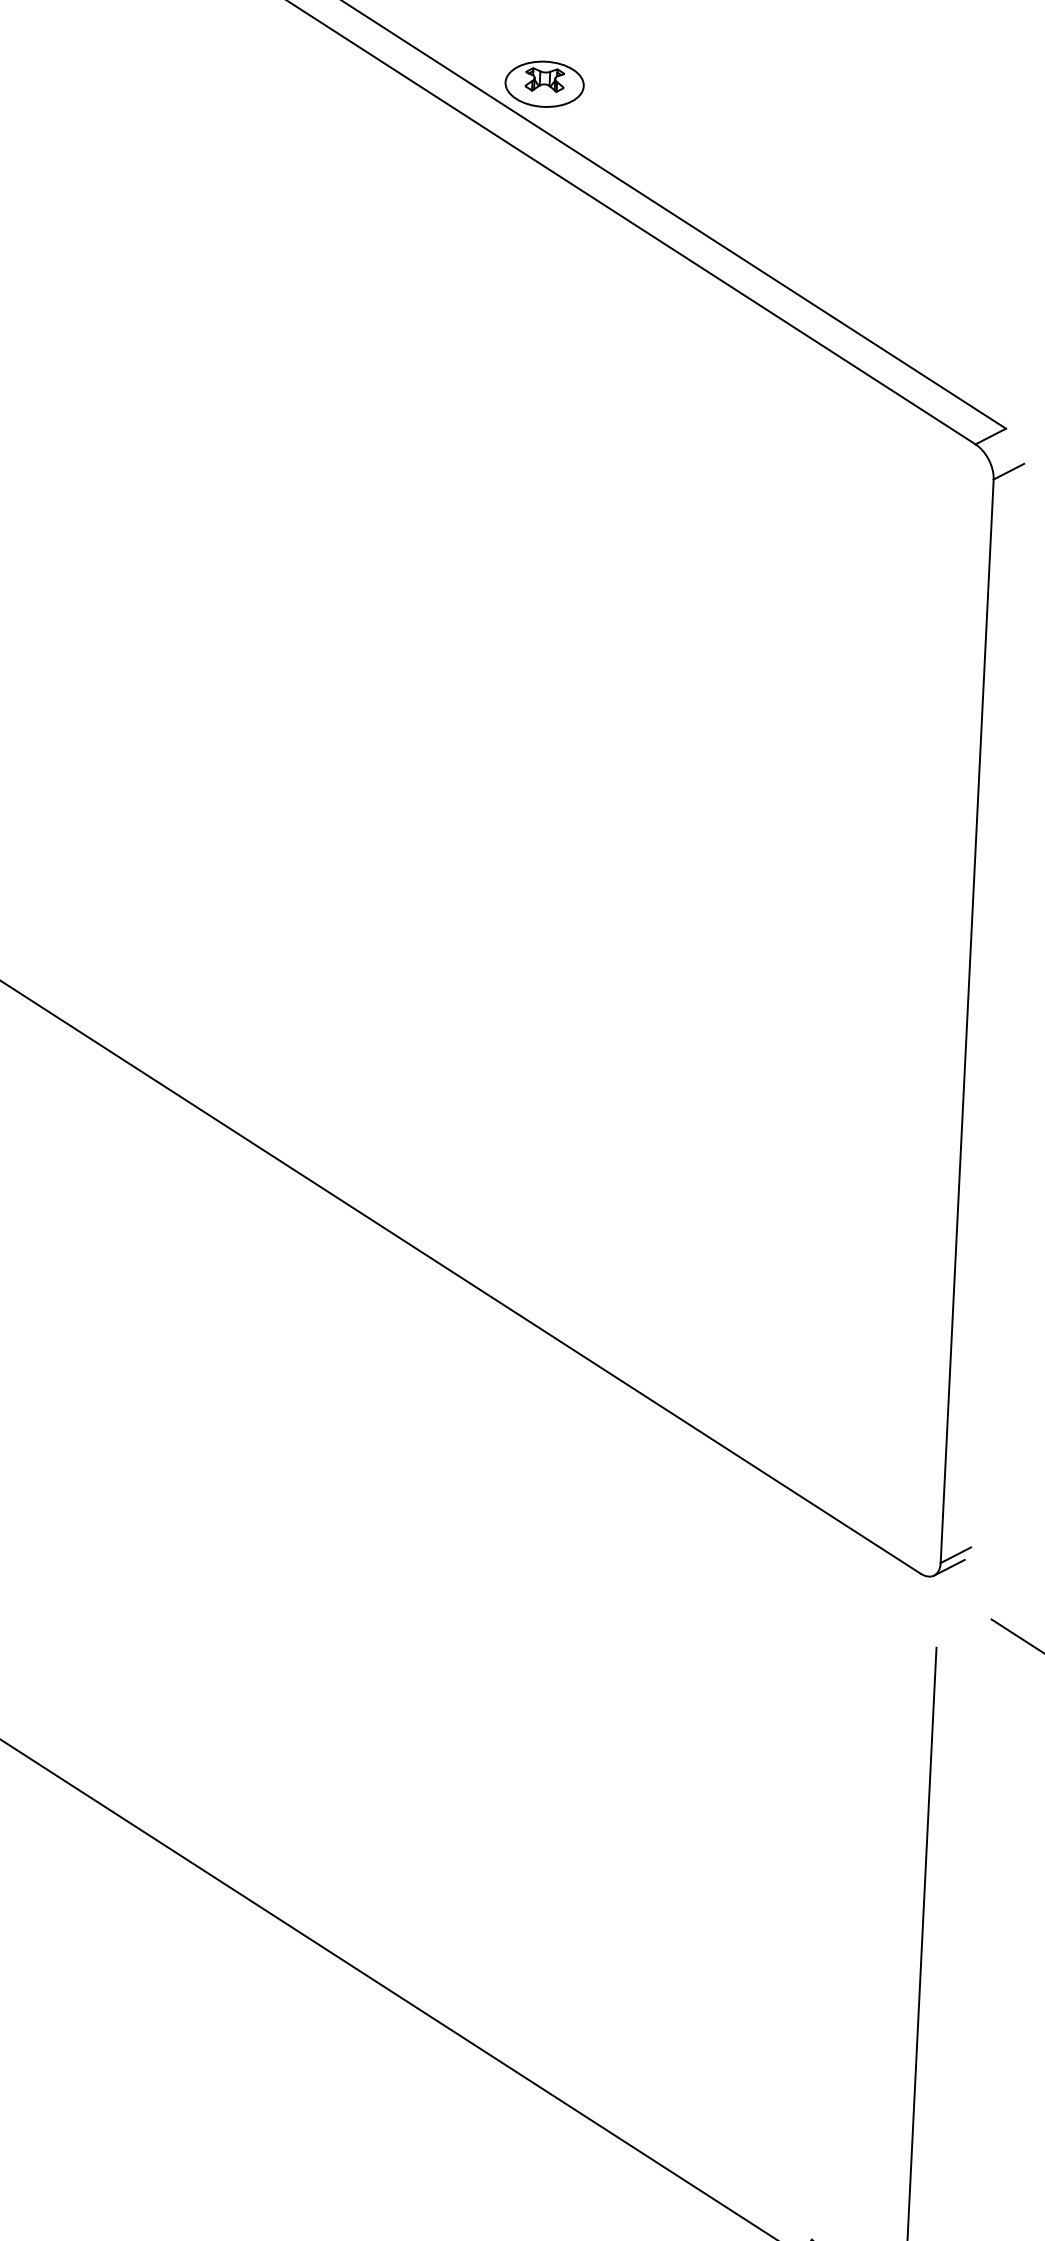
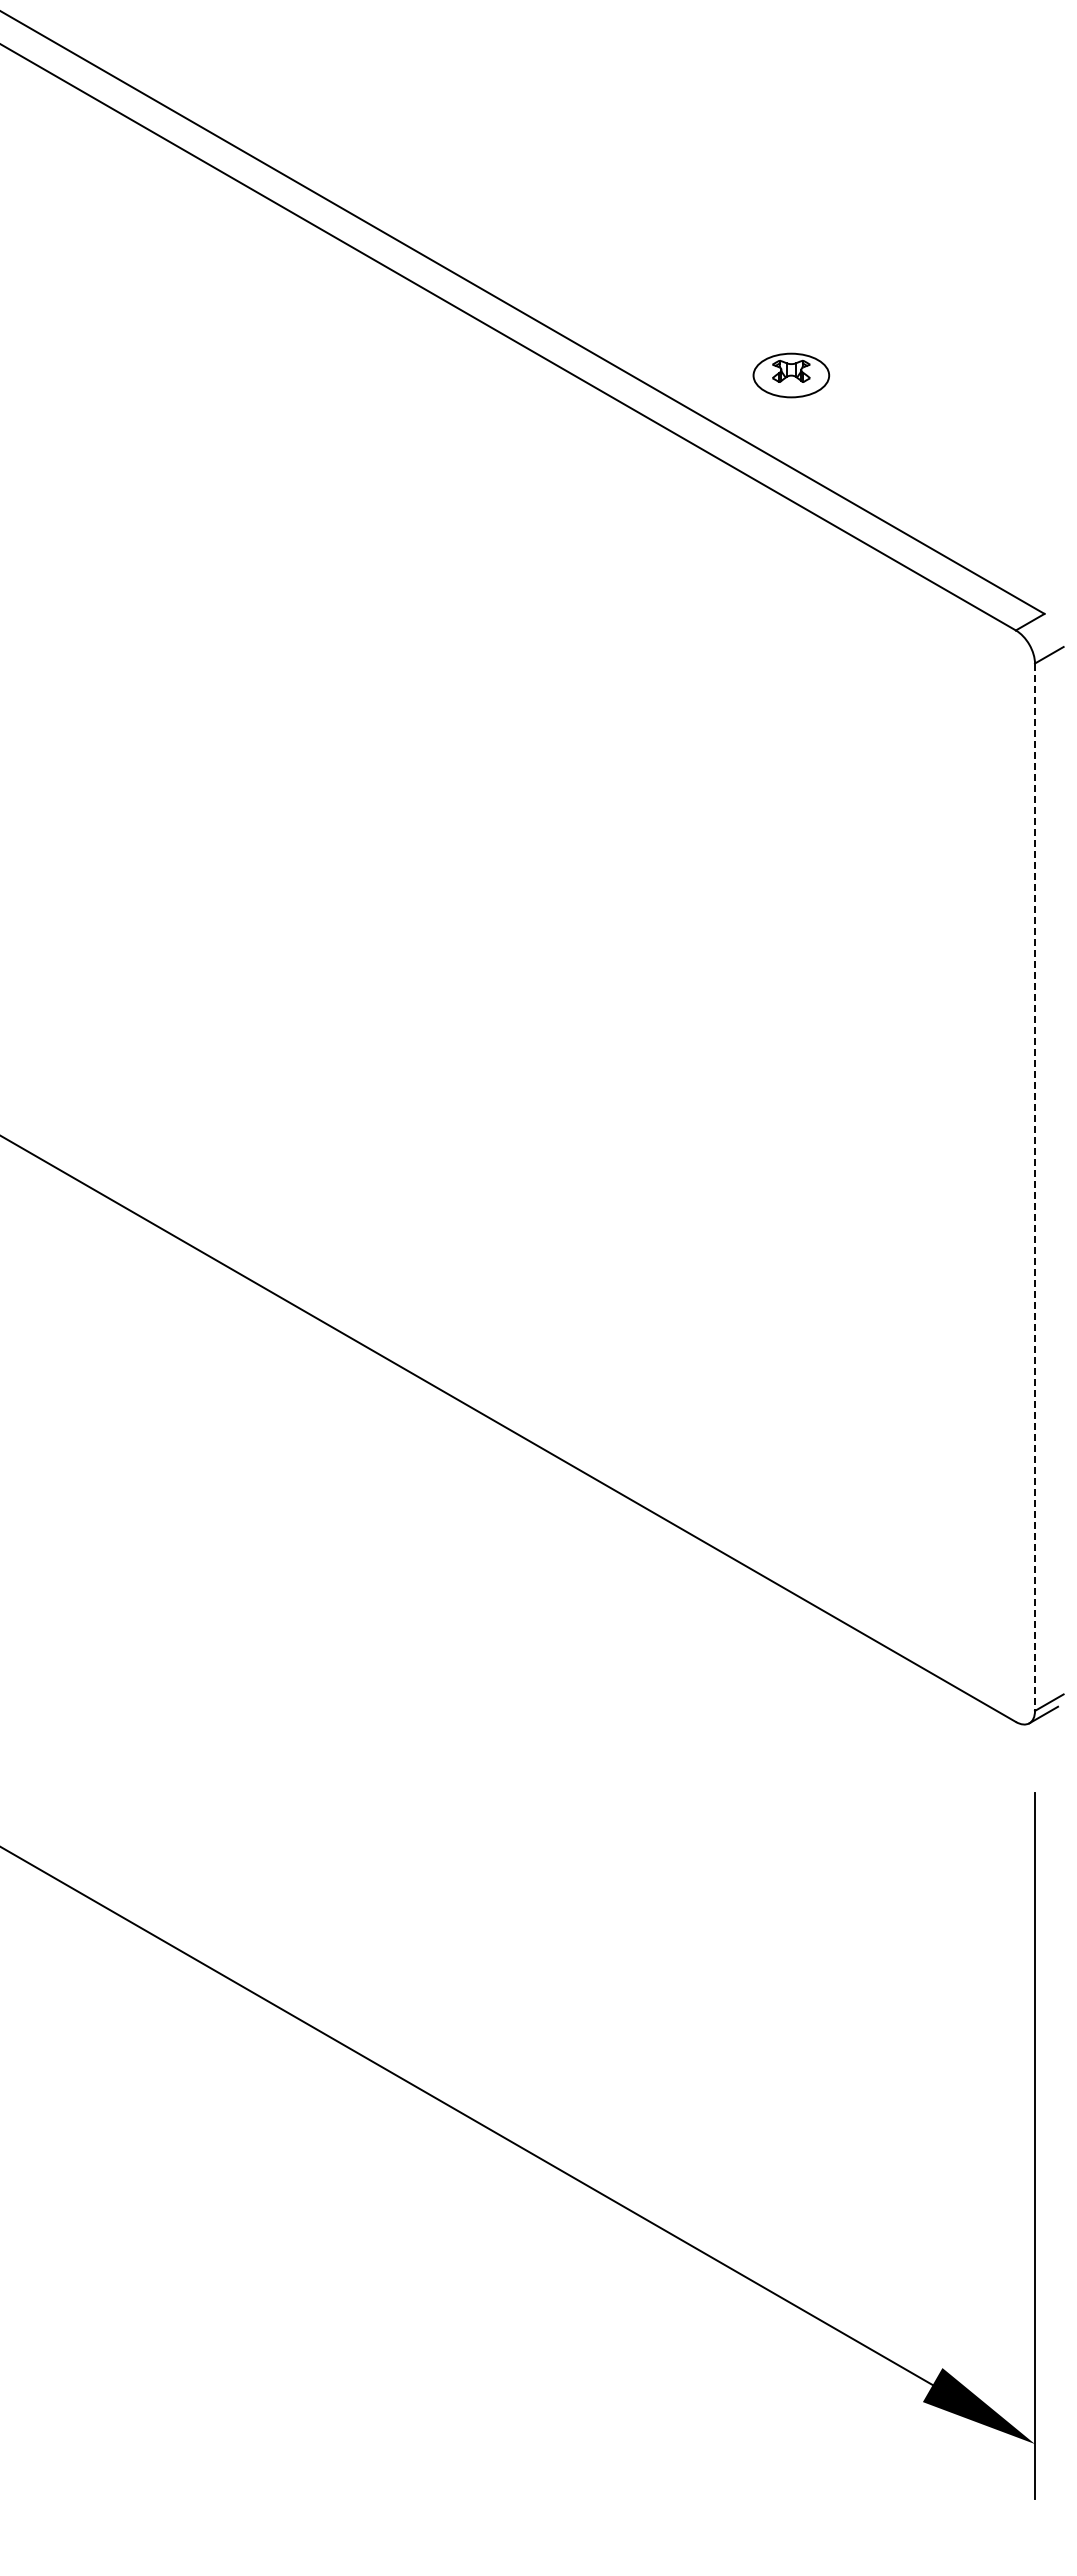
part: (544, 84) -> (791, 375), moved
line: (967, 1021) -> (1035, 1187), solid -> dashed

